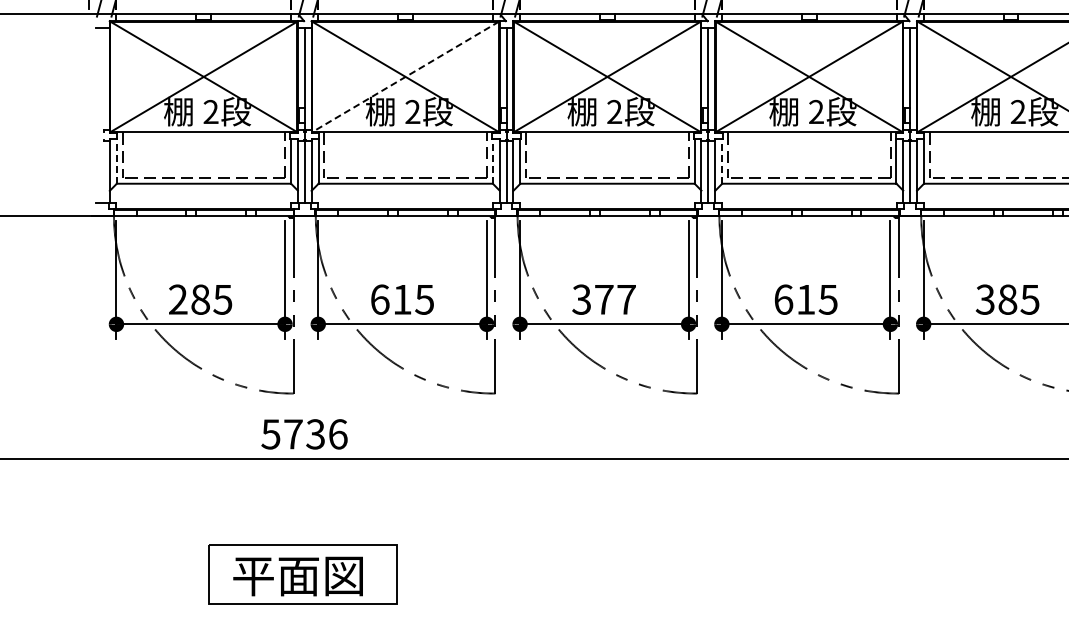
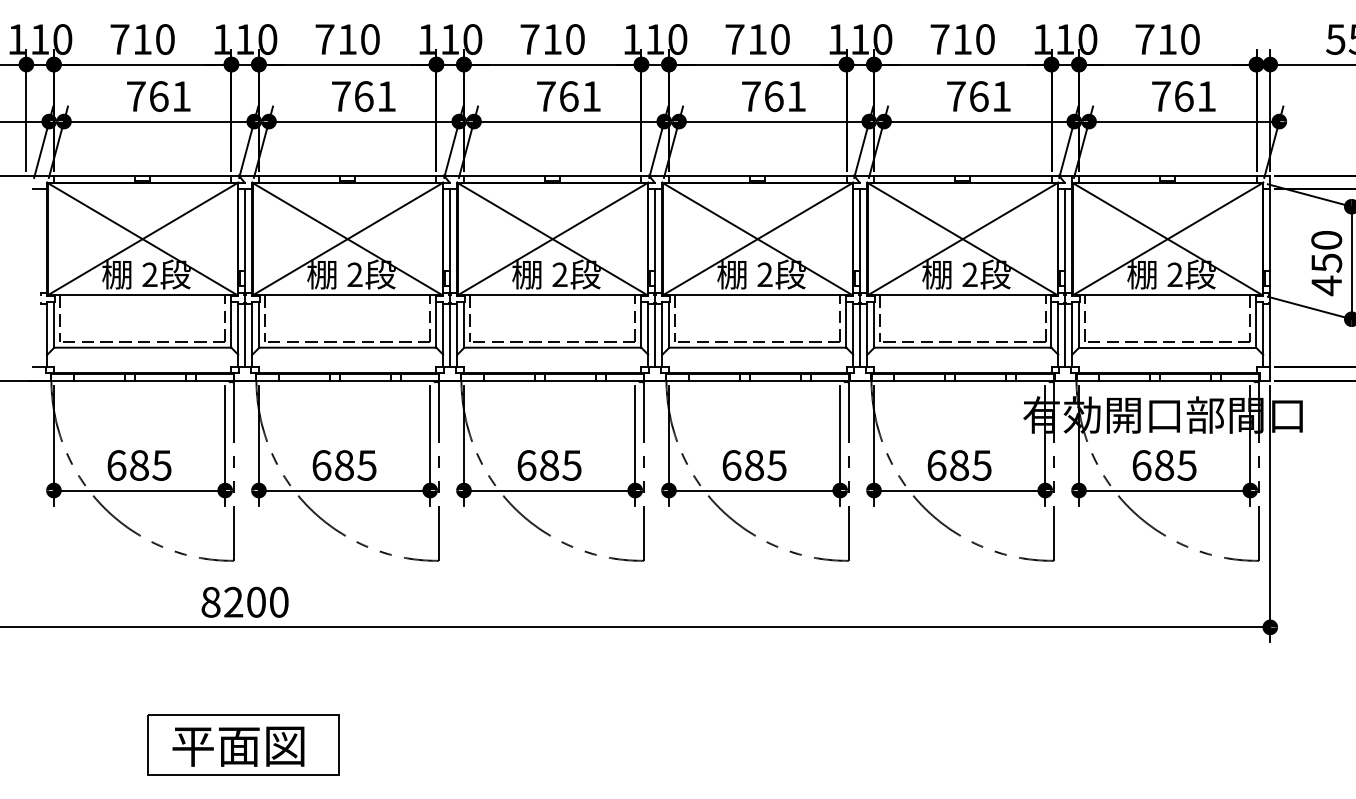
line: (405, 77) -> (347, 239), dashed -> solid
line: (117, 160) -> (54, 324), dashed -> solid
line: (493, 160) -> (436, 324), dashed -> solid
line: (722, 160) -> (669, 324), dashed -> solid
text: (178, 299) -> (116, 465), 285 -> 685
text: (402, 299) -> (344, 465), 615 -> 685
text: (604, 299) -> (549, 465), 377 -> 685
text: (806, 299) -> (754, 465), 615 -> 685
text: (985, 299) -> (936, 465), 385 -> 685
text: (304, 433) -> (244, 601), 5736 -> 8200

